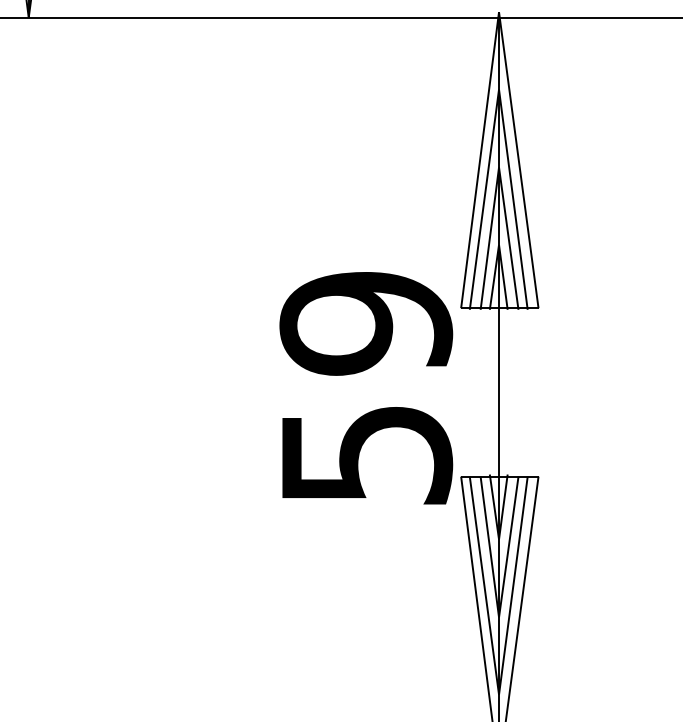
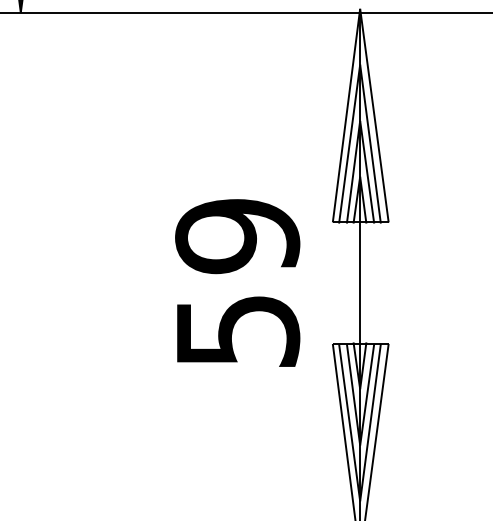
text: (366, 388) -> (237, 283), moved

